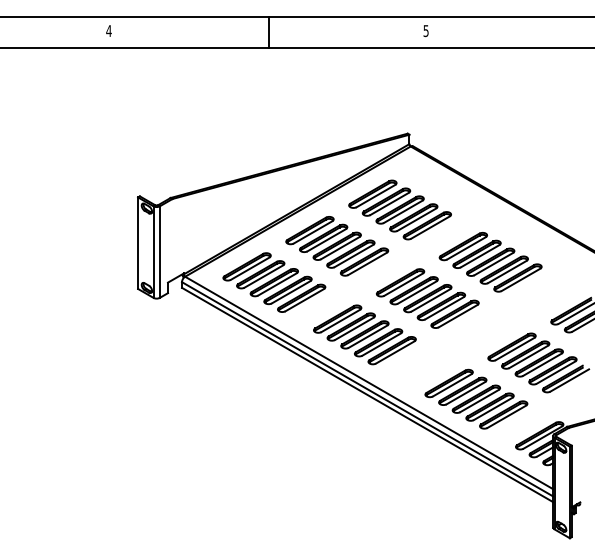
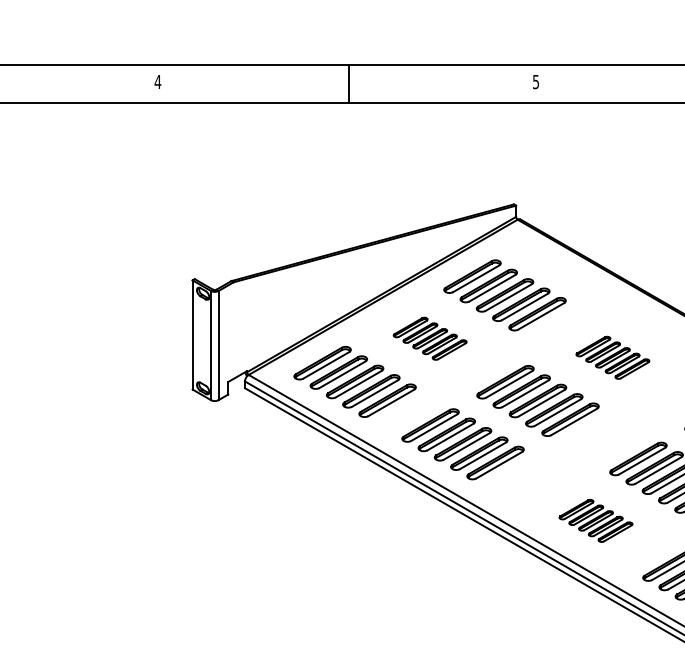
part: (337, 246) -> (430, 338), size x0.6
part: (490, 262) -> (612, 357), size x0.6
part: (476, 398) -> (596, 520), size x0.6

